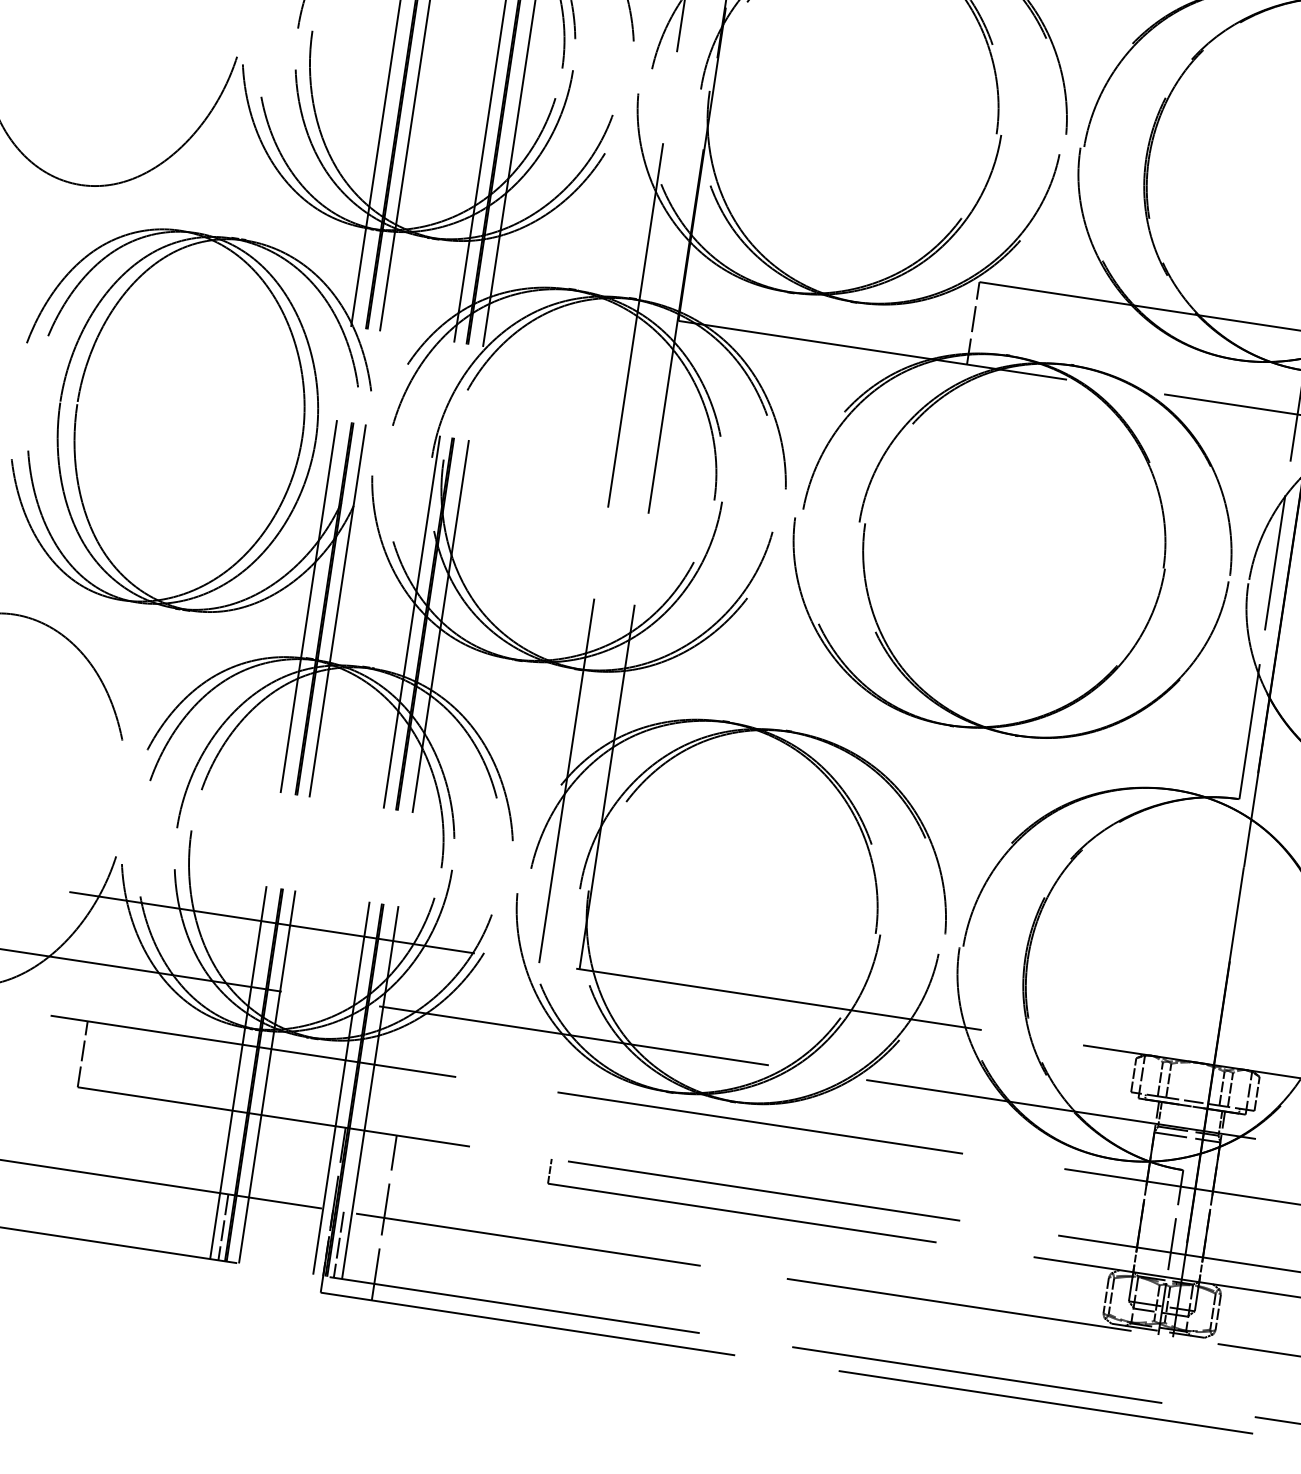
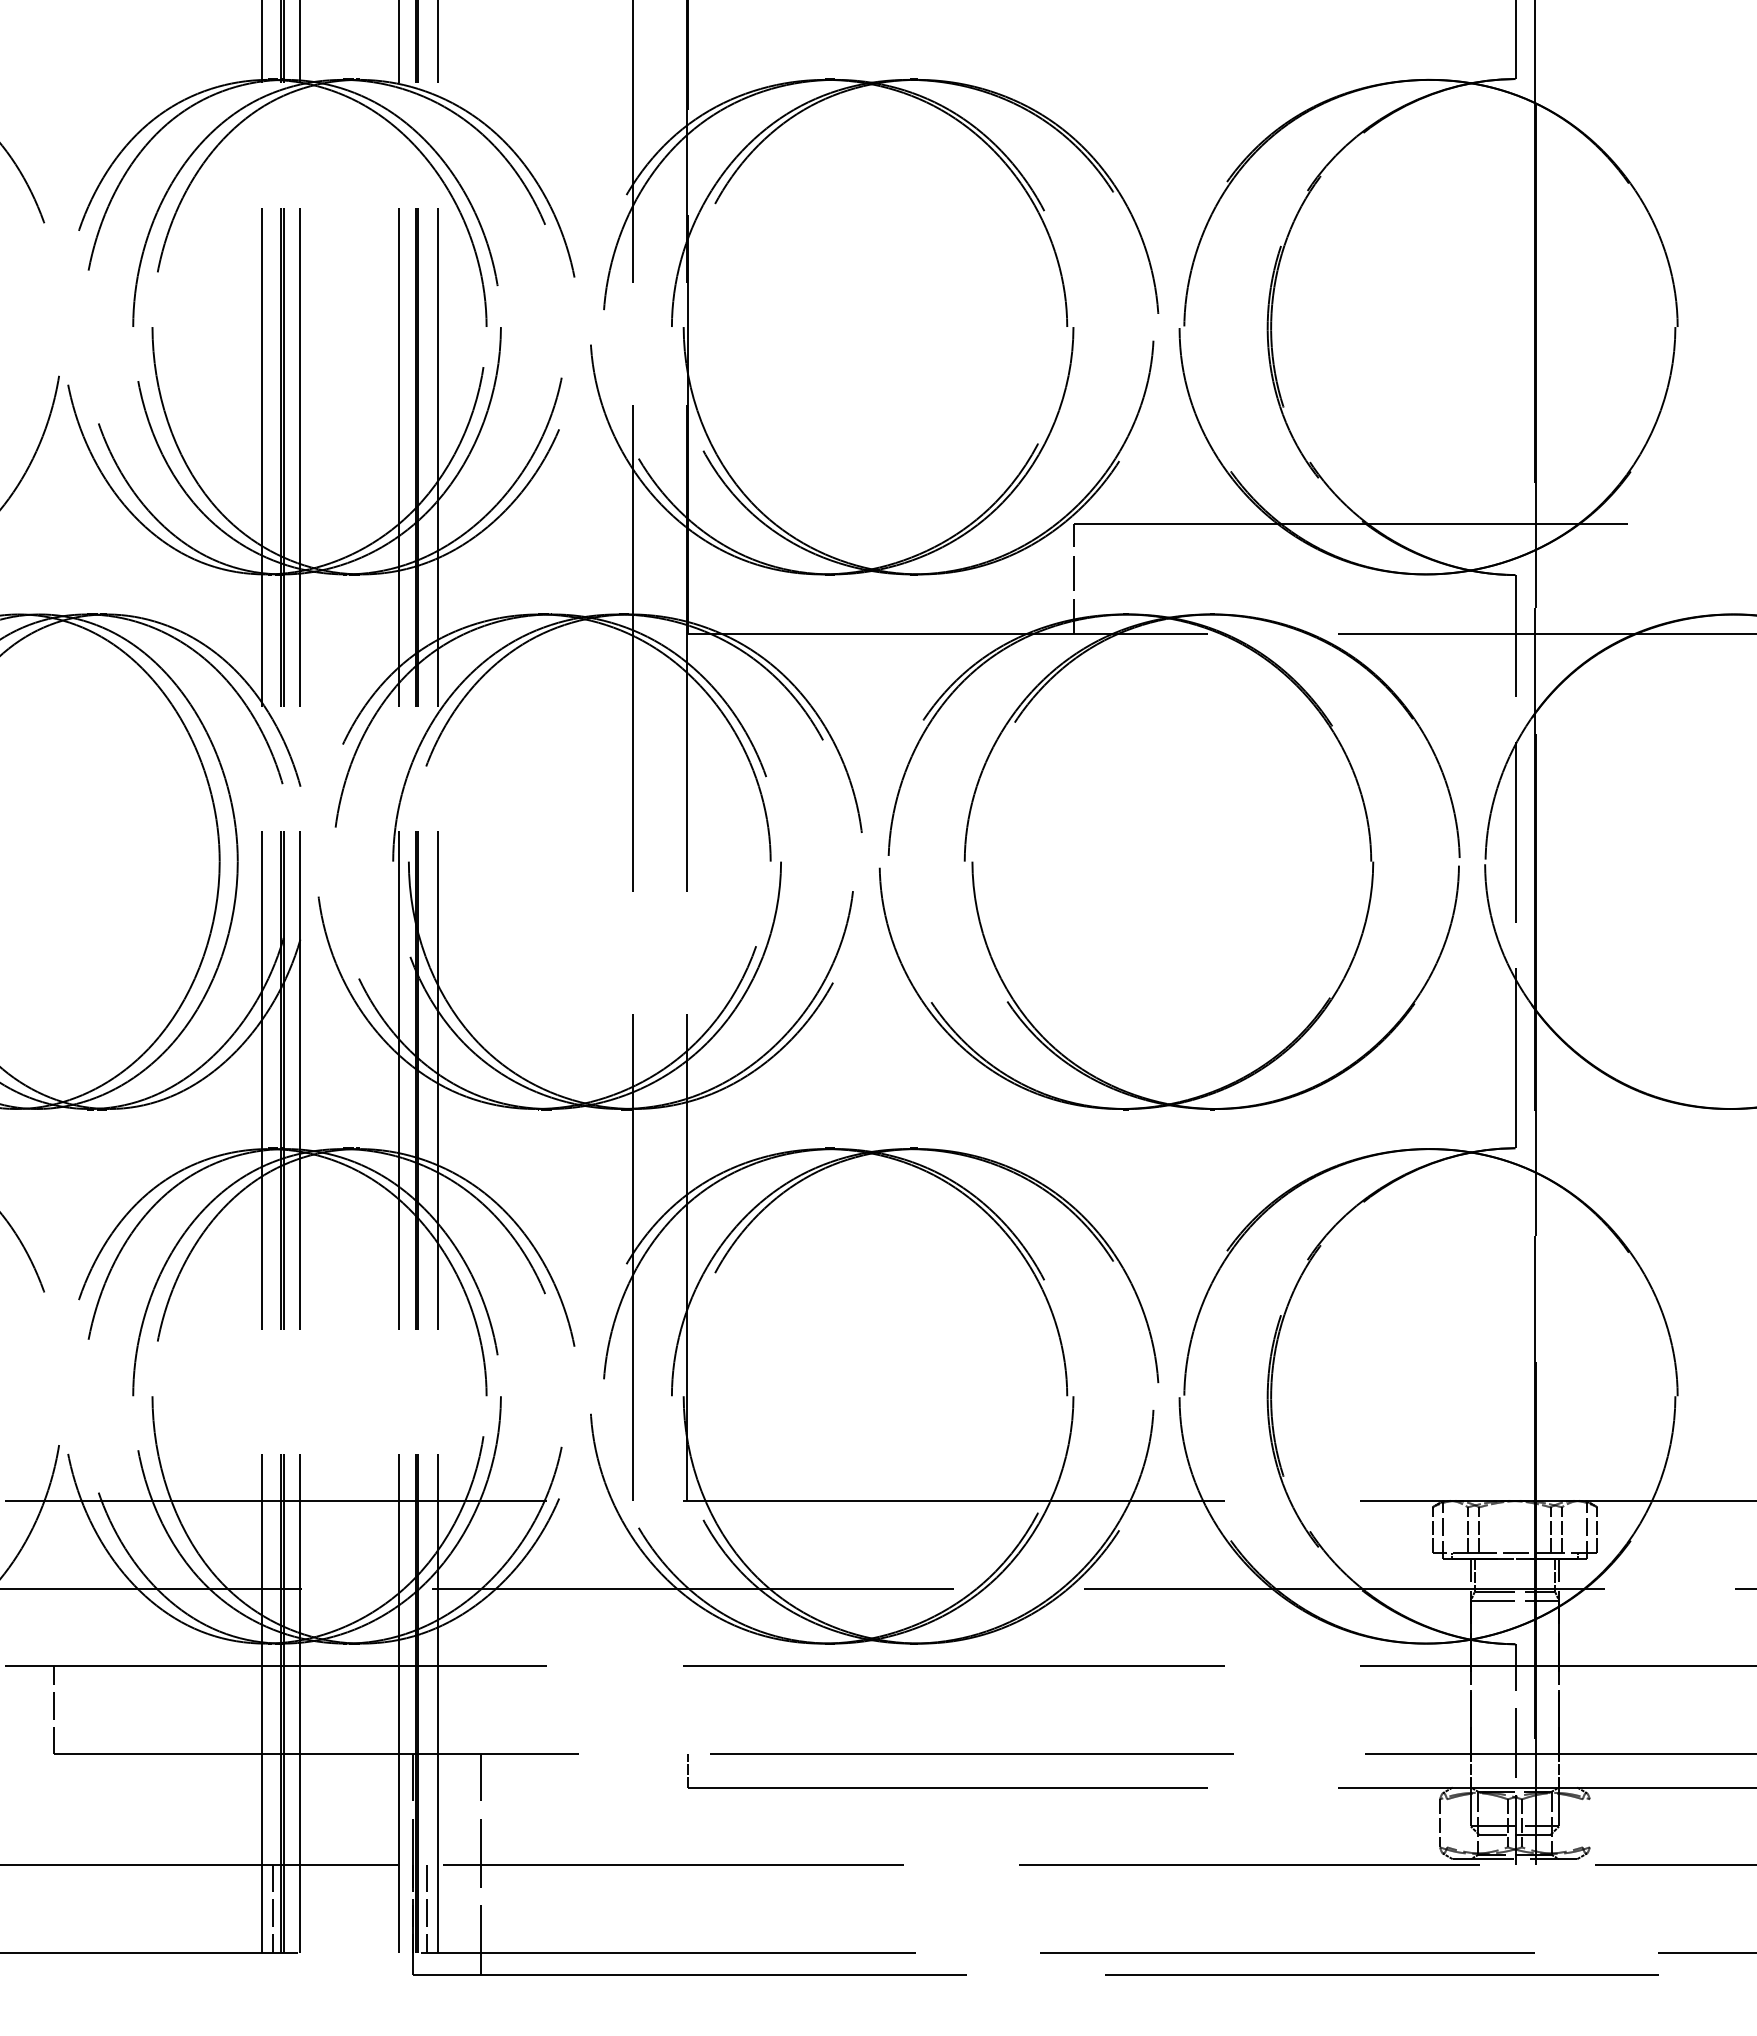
line: (1111, 1296) -> (1447, 1823), removed
line: (1212, 1311) -> (1582, 1823), removed
line: (1217, 1312) -> (1589, 1823), removed

